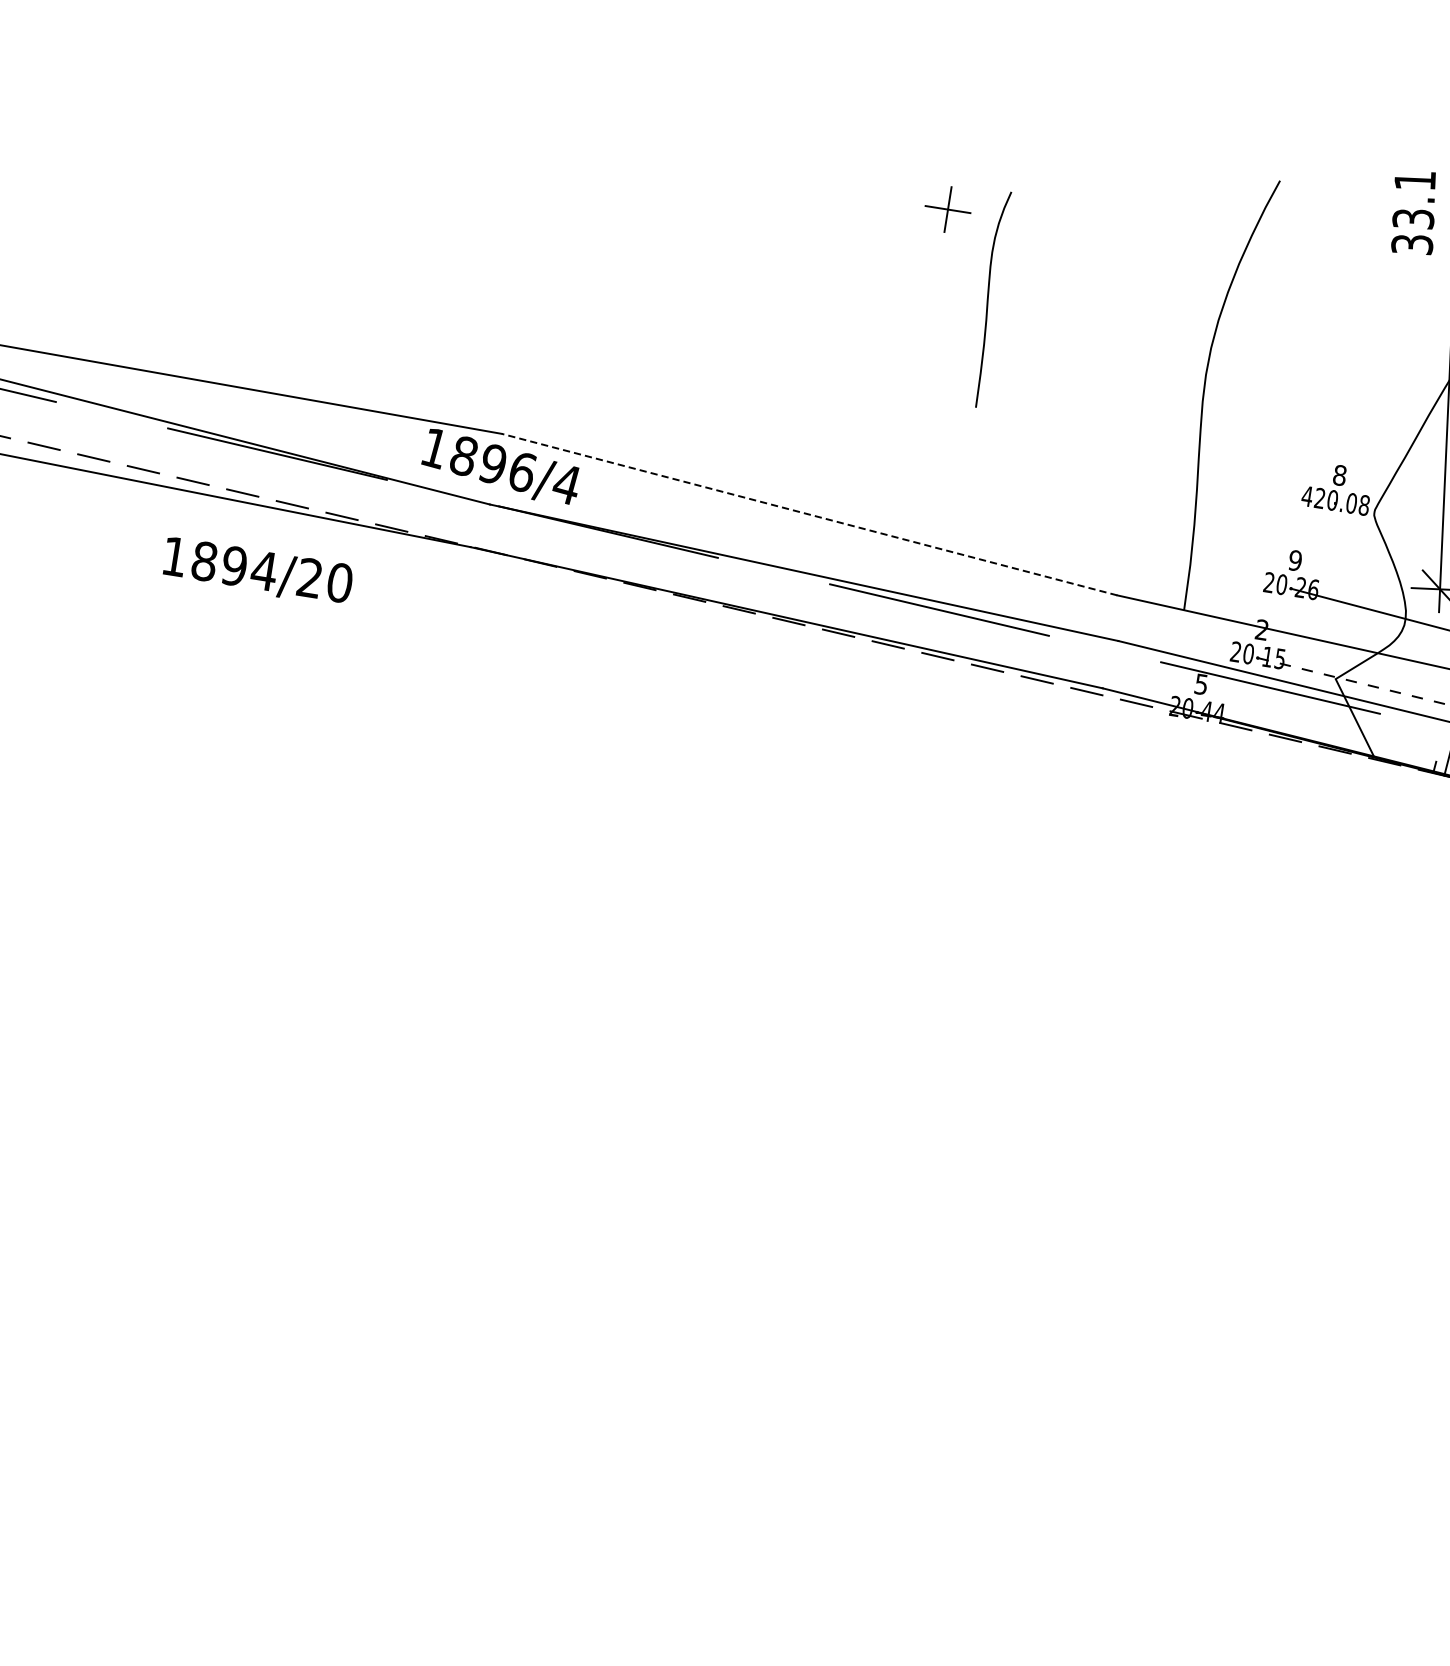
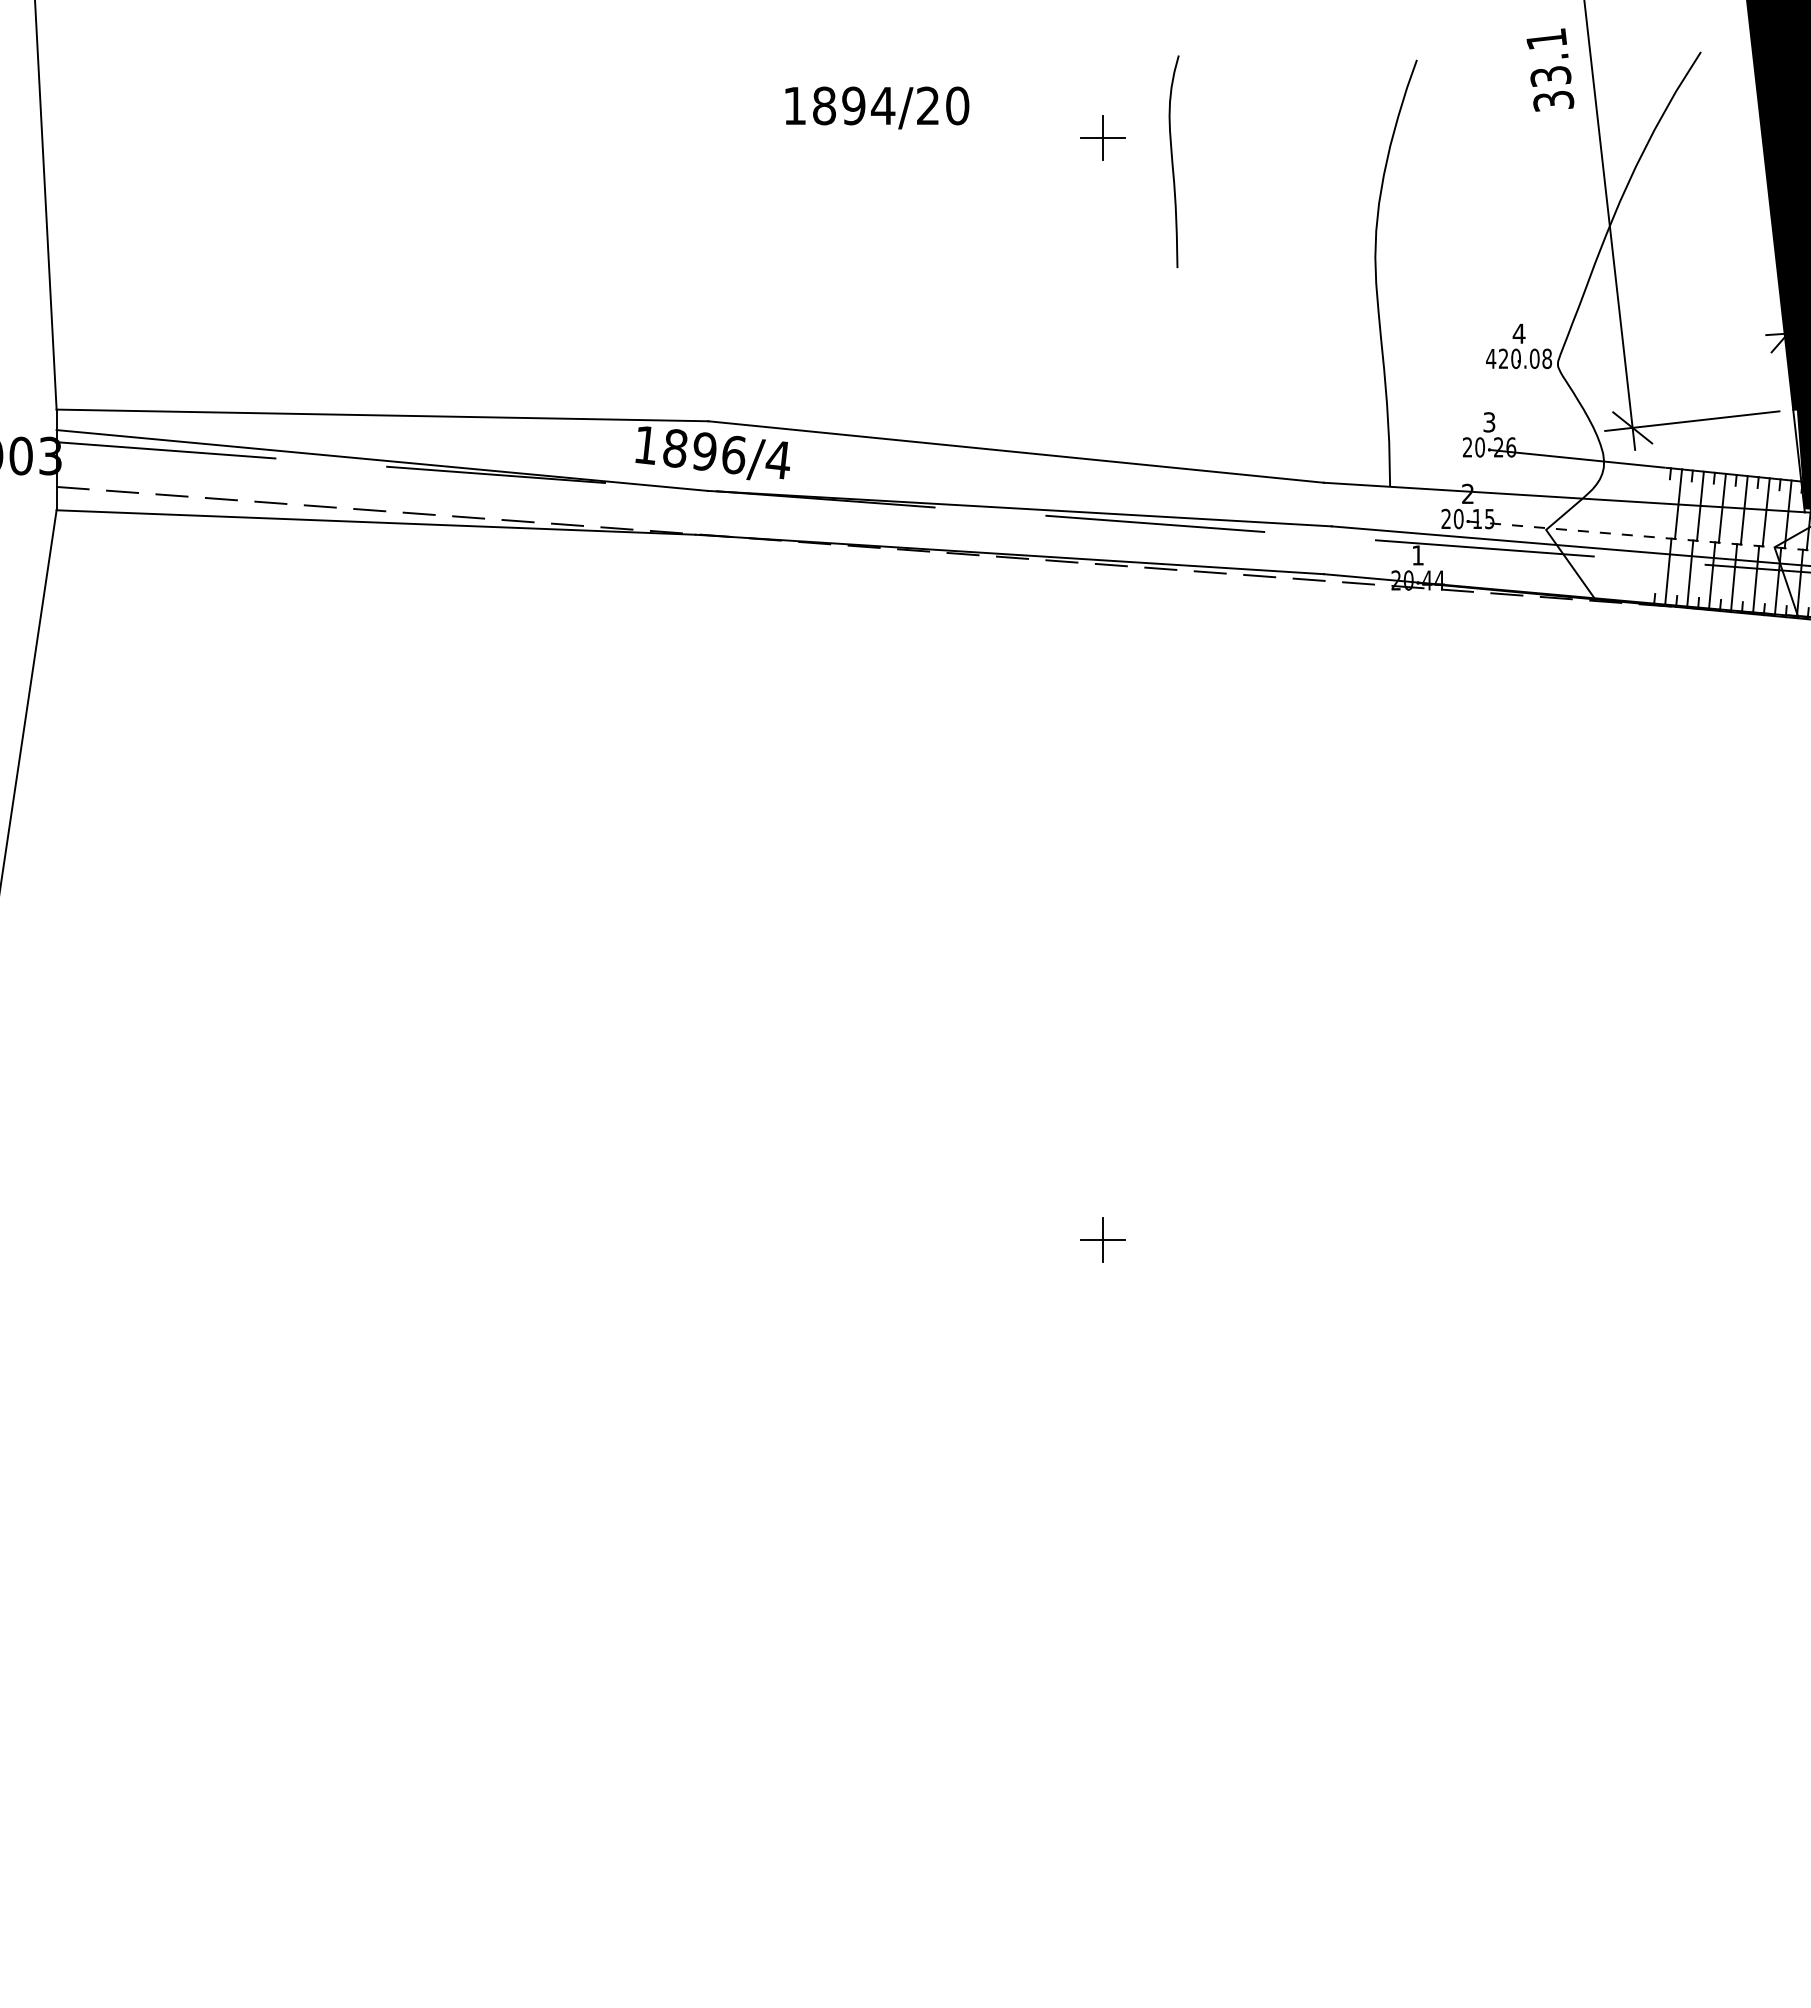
curve: (989, 298) -> (1173, 161), moved
text: (1339, 475) -> (1518, 333), 8 -> 4
line: (809, 514) -> (1015, 451), dashed -> solid
text: (1295, 560) -> (1489, 422), 9 -> 3
text: (258, 571) -> (877, 107), moved
text: (1200, 684) -> (1417, 555), 5 -> 1
part: (770, 1328) -> (1102, 1239), added

